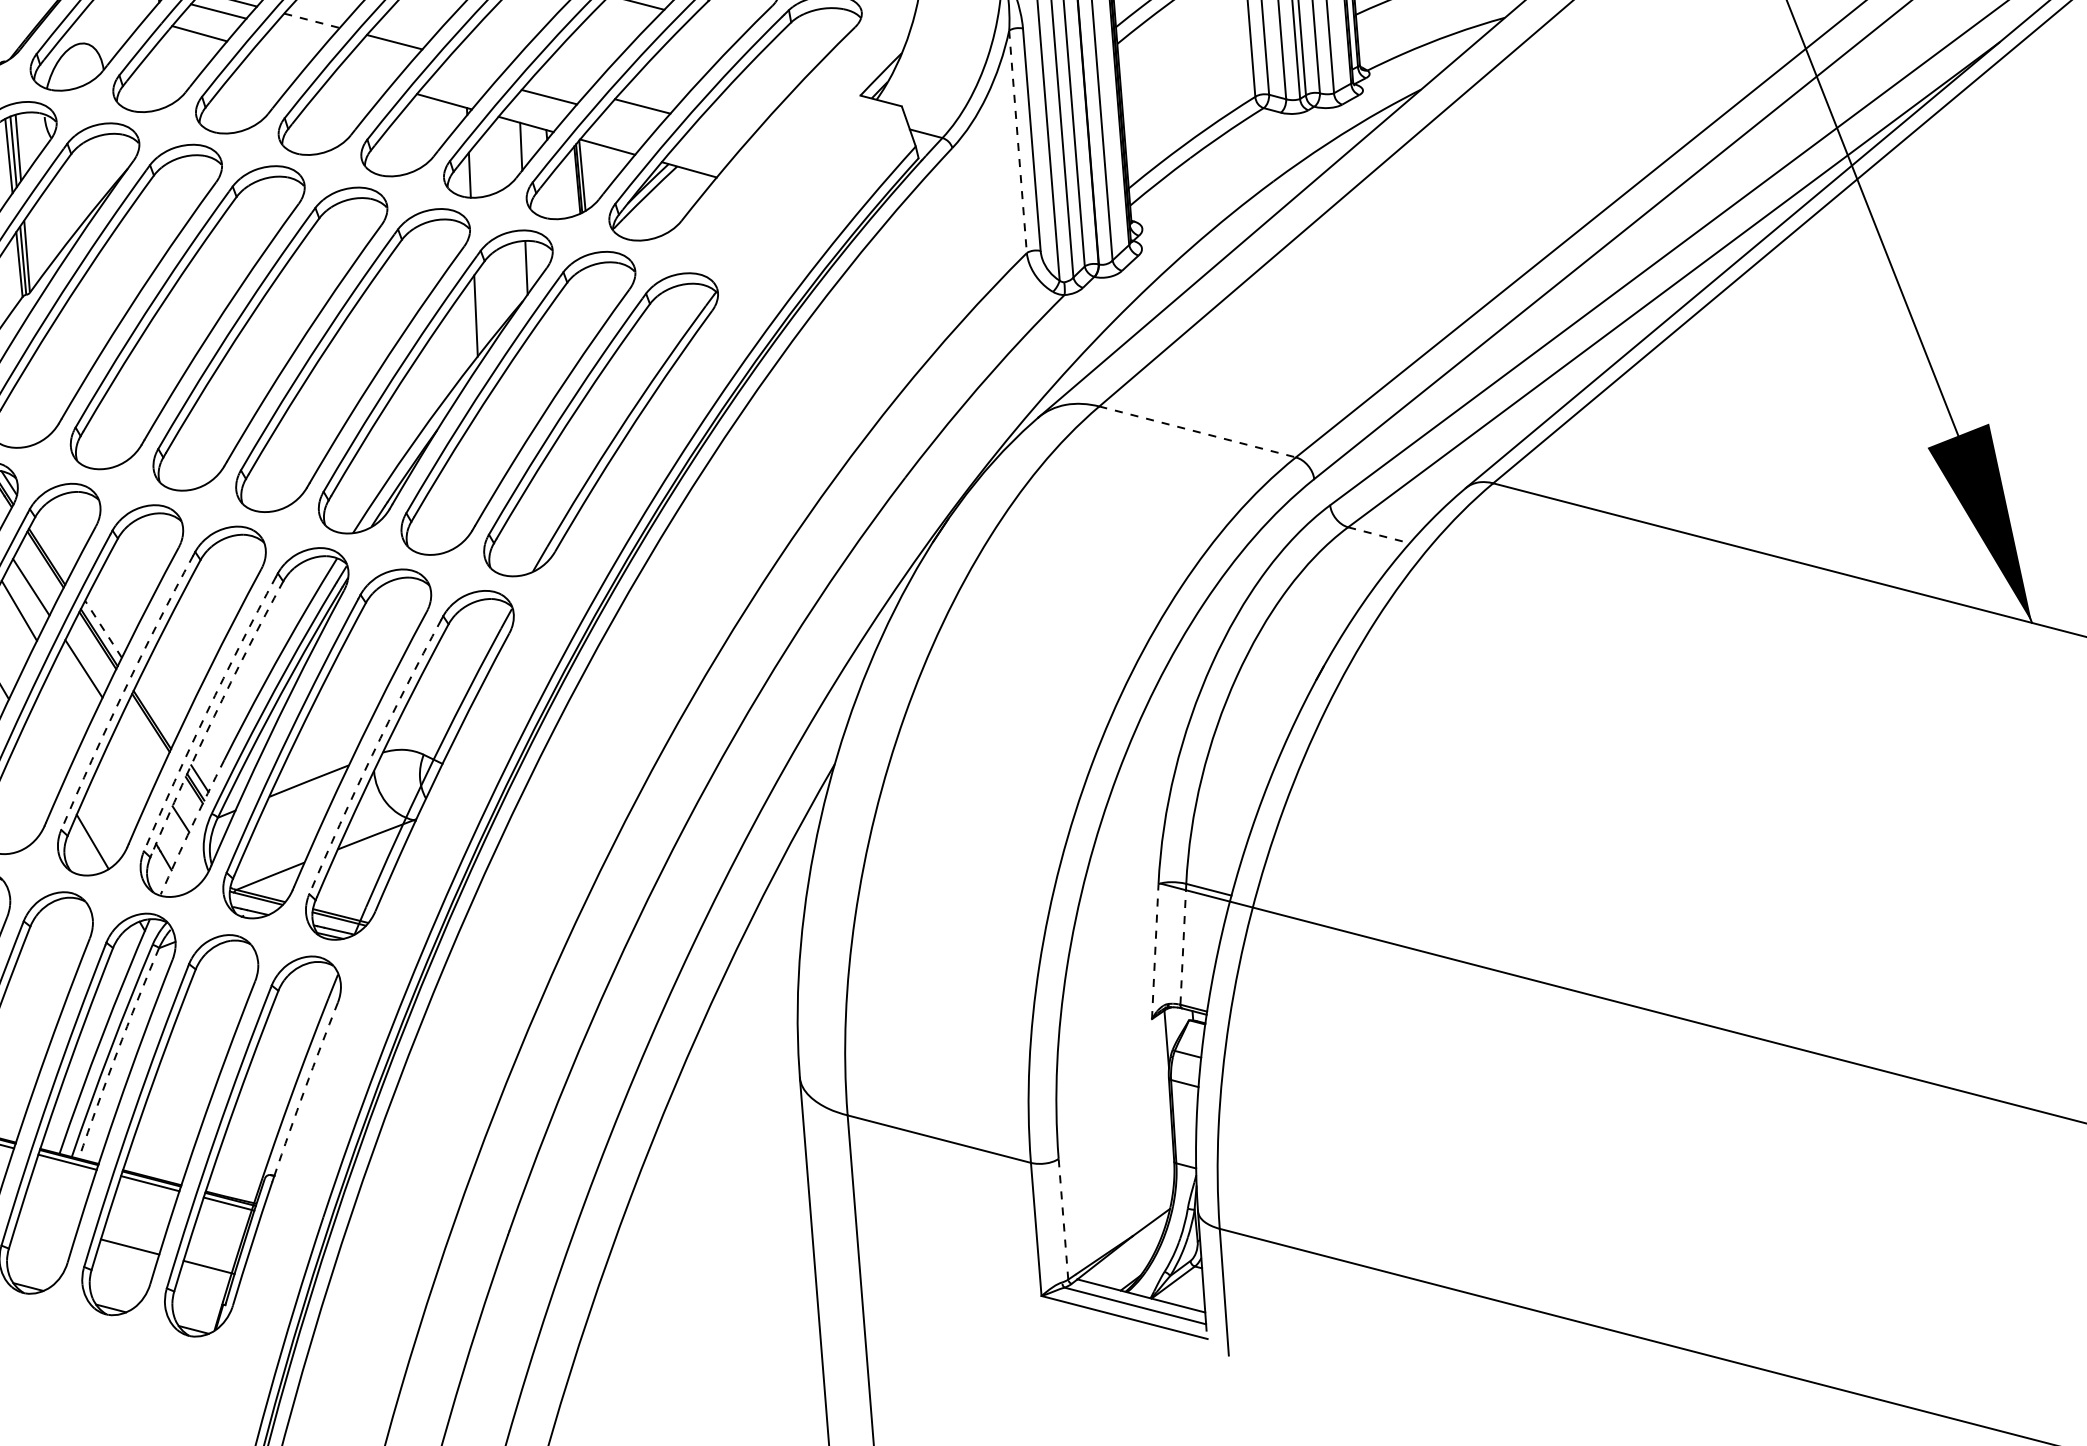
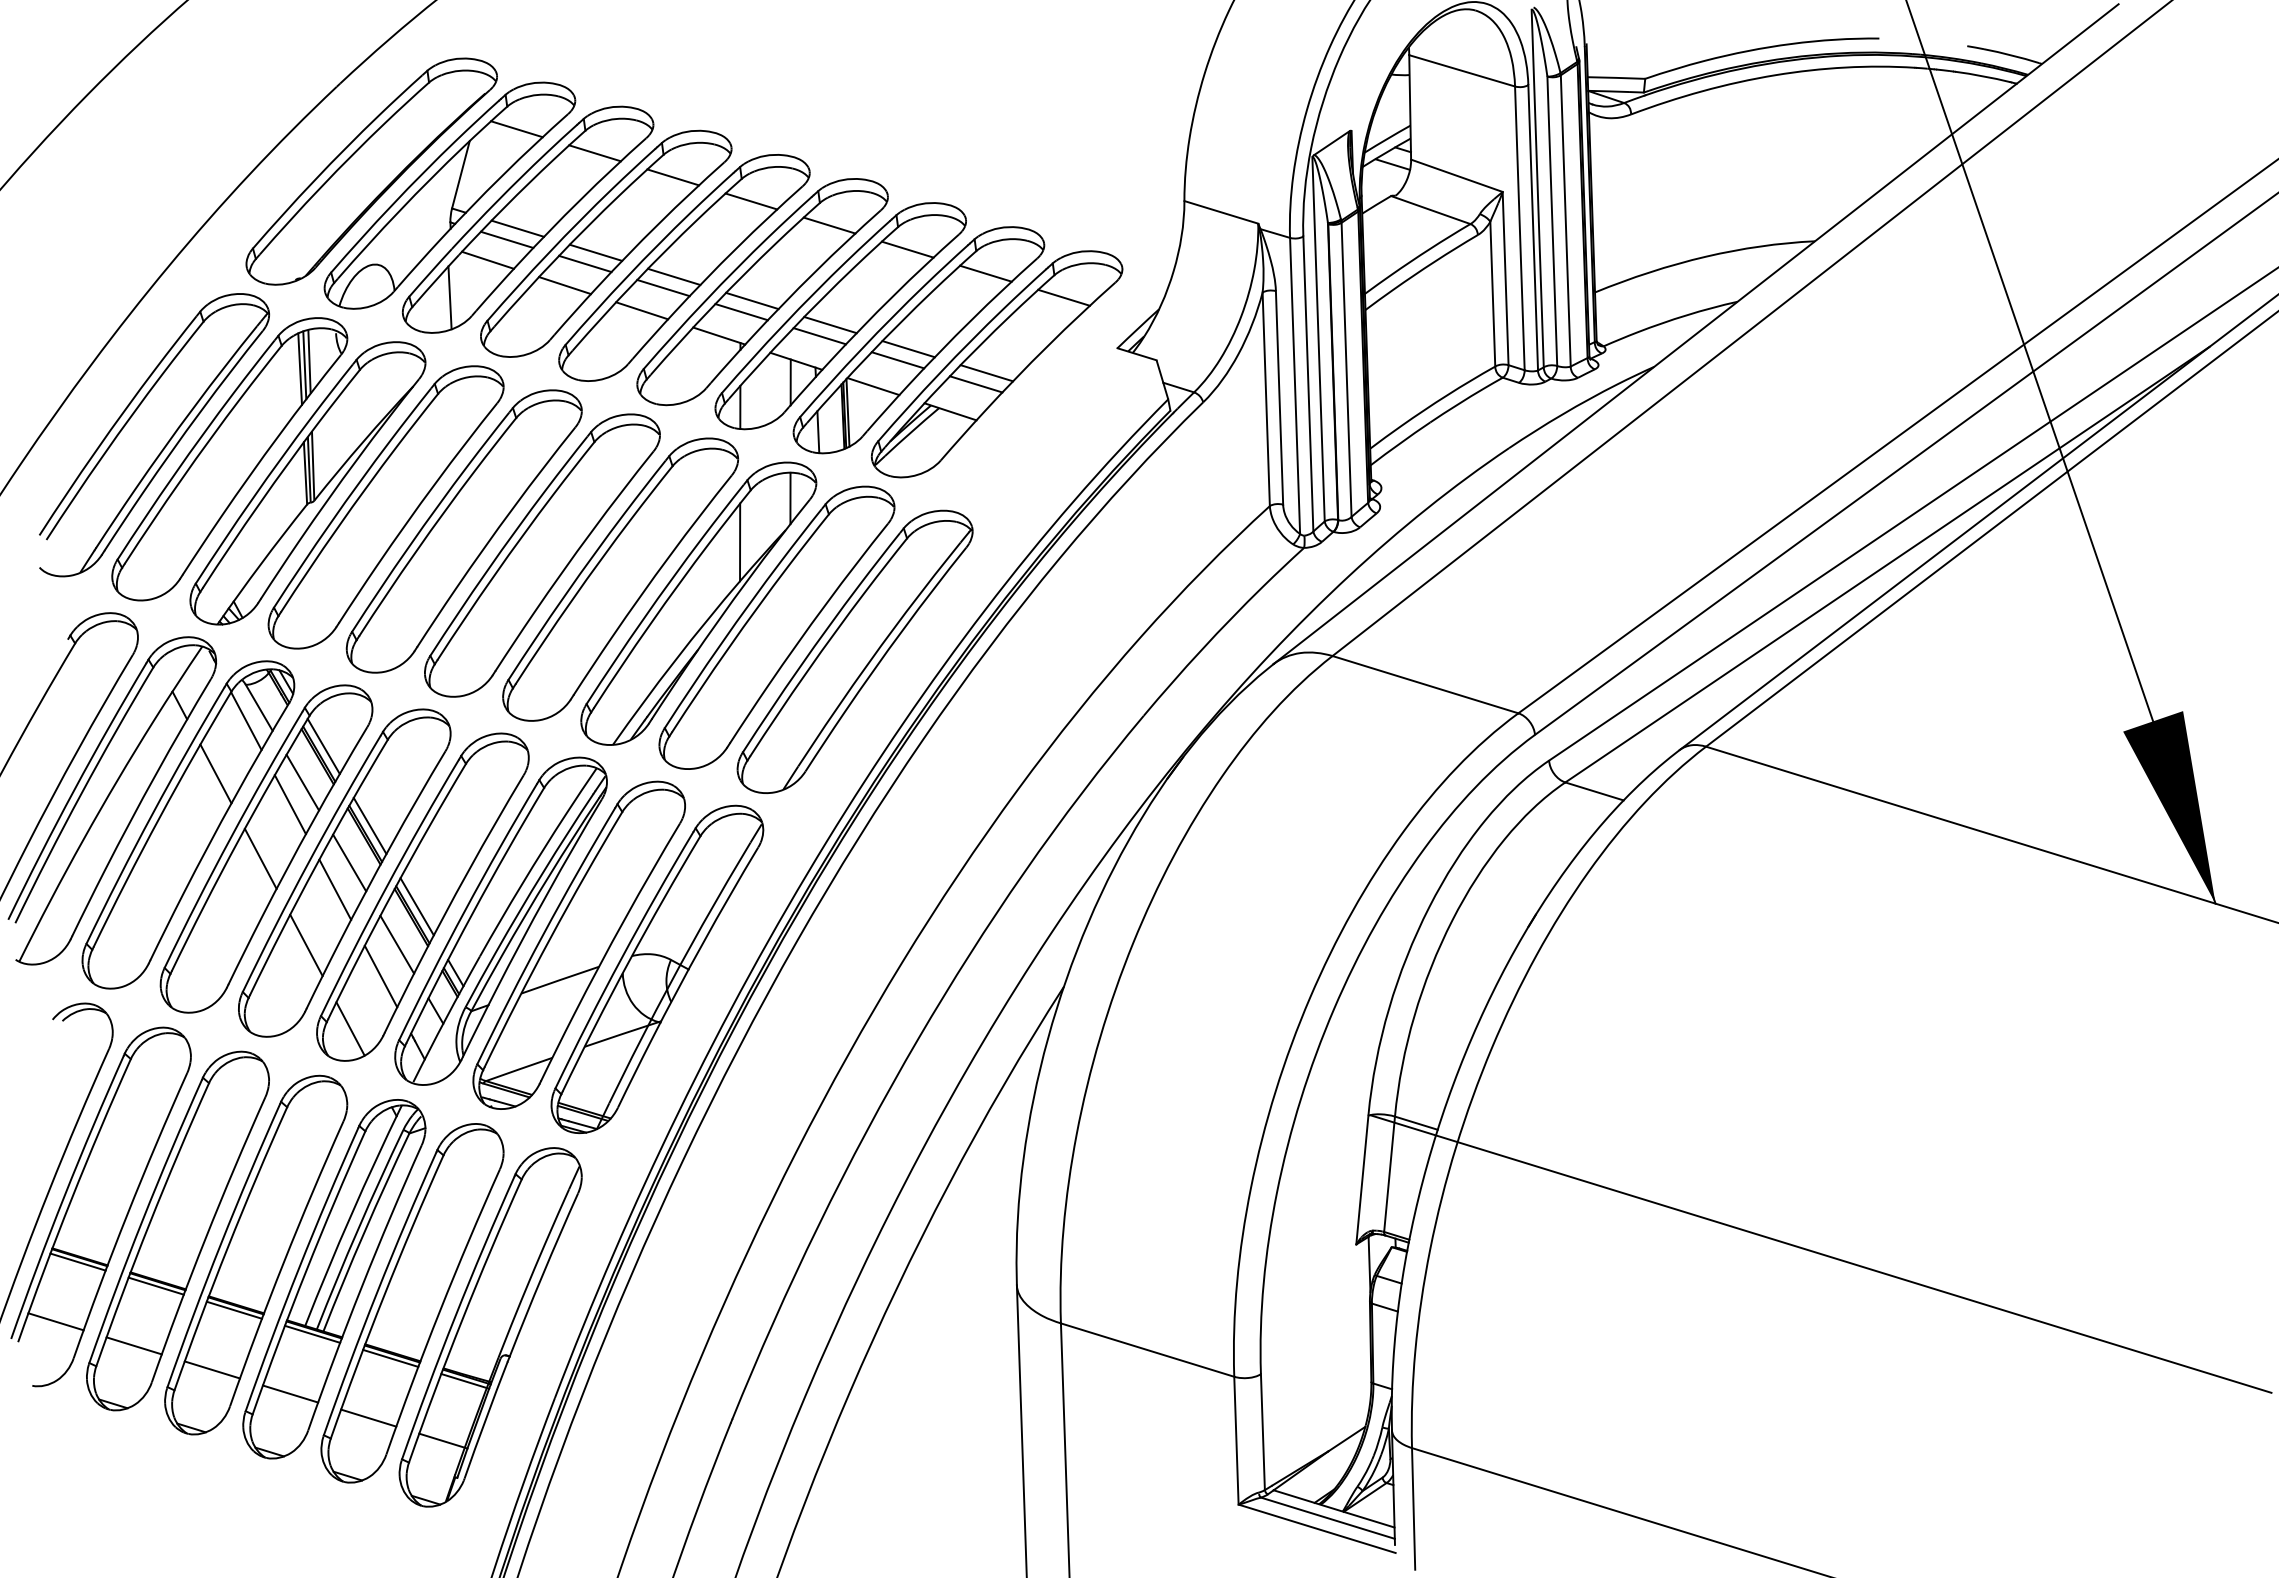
line: (312, 20) -> (596, 252), dashed -> solid
line: (719, 23) -> (985, 273), added
line: (301, 32) -> (585, 263), added
line: (801, 45) -> (1063, 297), added
line: (384, 53) -> (663, 287), added
line: (281, 56) -> (565, 285), added
line: (477, 63) -> (752, 300), added
line: (161, 74) -> (449, 297), added
line: (466, 76) -> (741, 312), added
line: (363, 78) -> (642, 310), added
line: (560, 85) -> (830, 325), added
line: (631, 118) -> (897, 360), added
line: (725, 128) -> (986, 373), added
line: (714, 140) -> (975, 384), added
line: (1018, 142) -> (1266, 399), dashed -> solid
line: (552, 197) -> (818, 432), added
line: (1197, 431) -> (1425, 684), dashed -> solid
line: (1378, 535) -> (1594, 791), dashed -> solid
line: (51, 547) -> (323, 745), added
line: (102, 628) -> (369, 825), dashed -> solid
arc: (124, 691) -> (387, 886), dashed -> solid
line: (70, 697) -> (335, 889), added
line: (155, 711) -> (416, 906), added
arc: (207, 712) -> (465, 910), dashed -> solid
arc: (214, 716) -> (472, 914), dashed -> solid
line: (137, 751) -> (397, 944), added
arc: (372, 755) -> (621, 958), dashed -> solid
line: (42, 756) -> (306, 945), added
line: (121, 785) -> (380, 976), added
arc: (191, 826) -> (445, 1018), dashed -> solid
line: (1183, 944) -> (1389, 1174), dashed -> solid
line: (1155, 952) -> (1362, 1180), dashed -> solid
arc: (116, 1052) -> (364, 1231), dashed -> solid
arc: (304, 1088) -> (542, 1274), dashed -> solid
line: (1063, 1218) -> (1262, 1431), dashed -> solid
line: (47, 1225) -> (290, 1393), added

